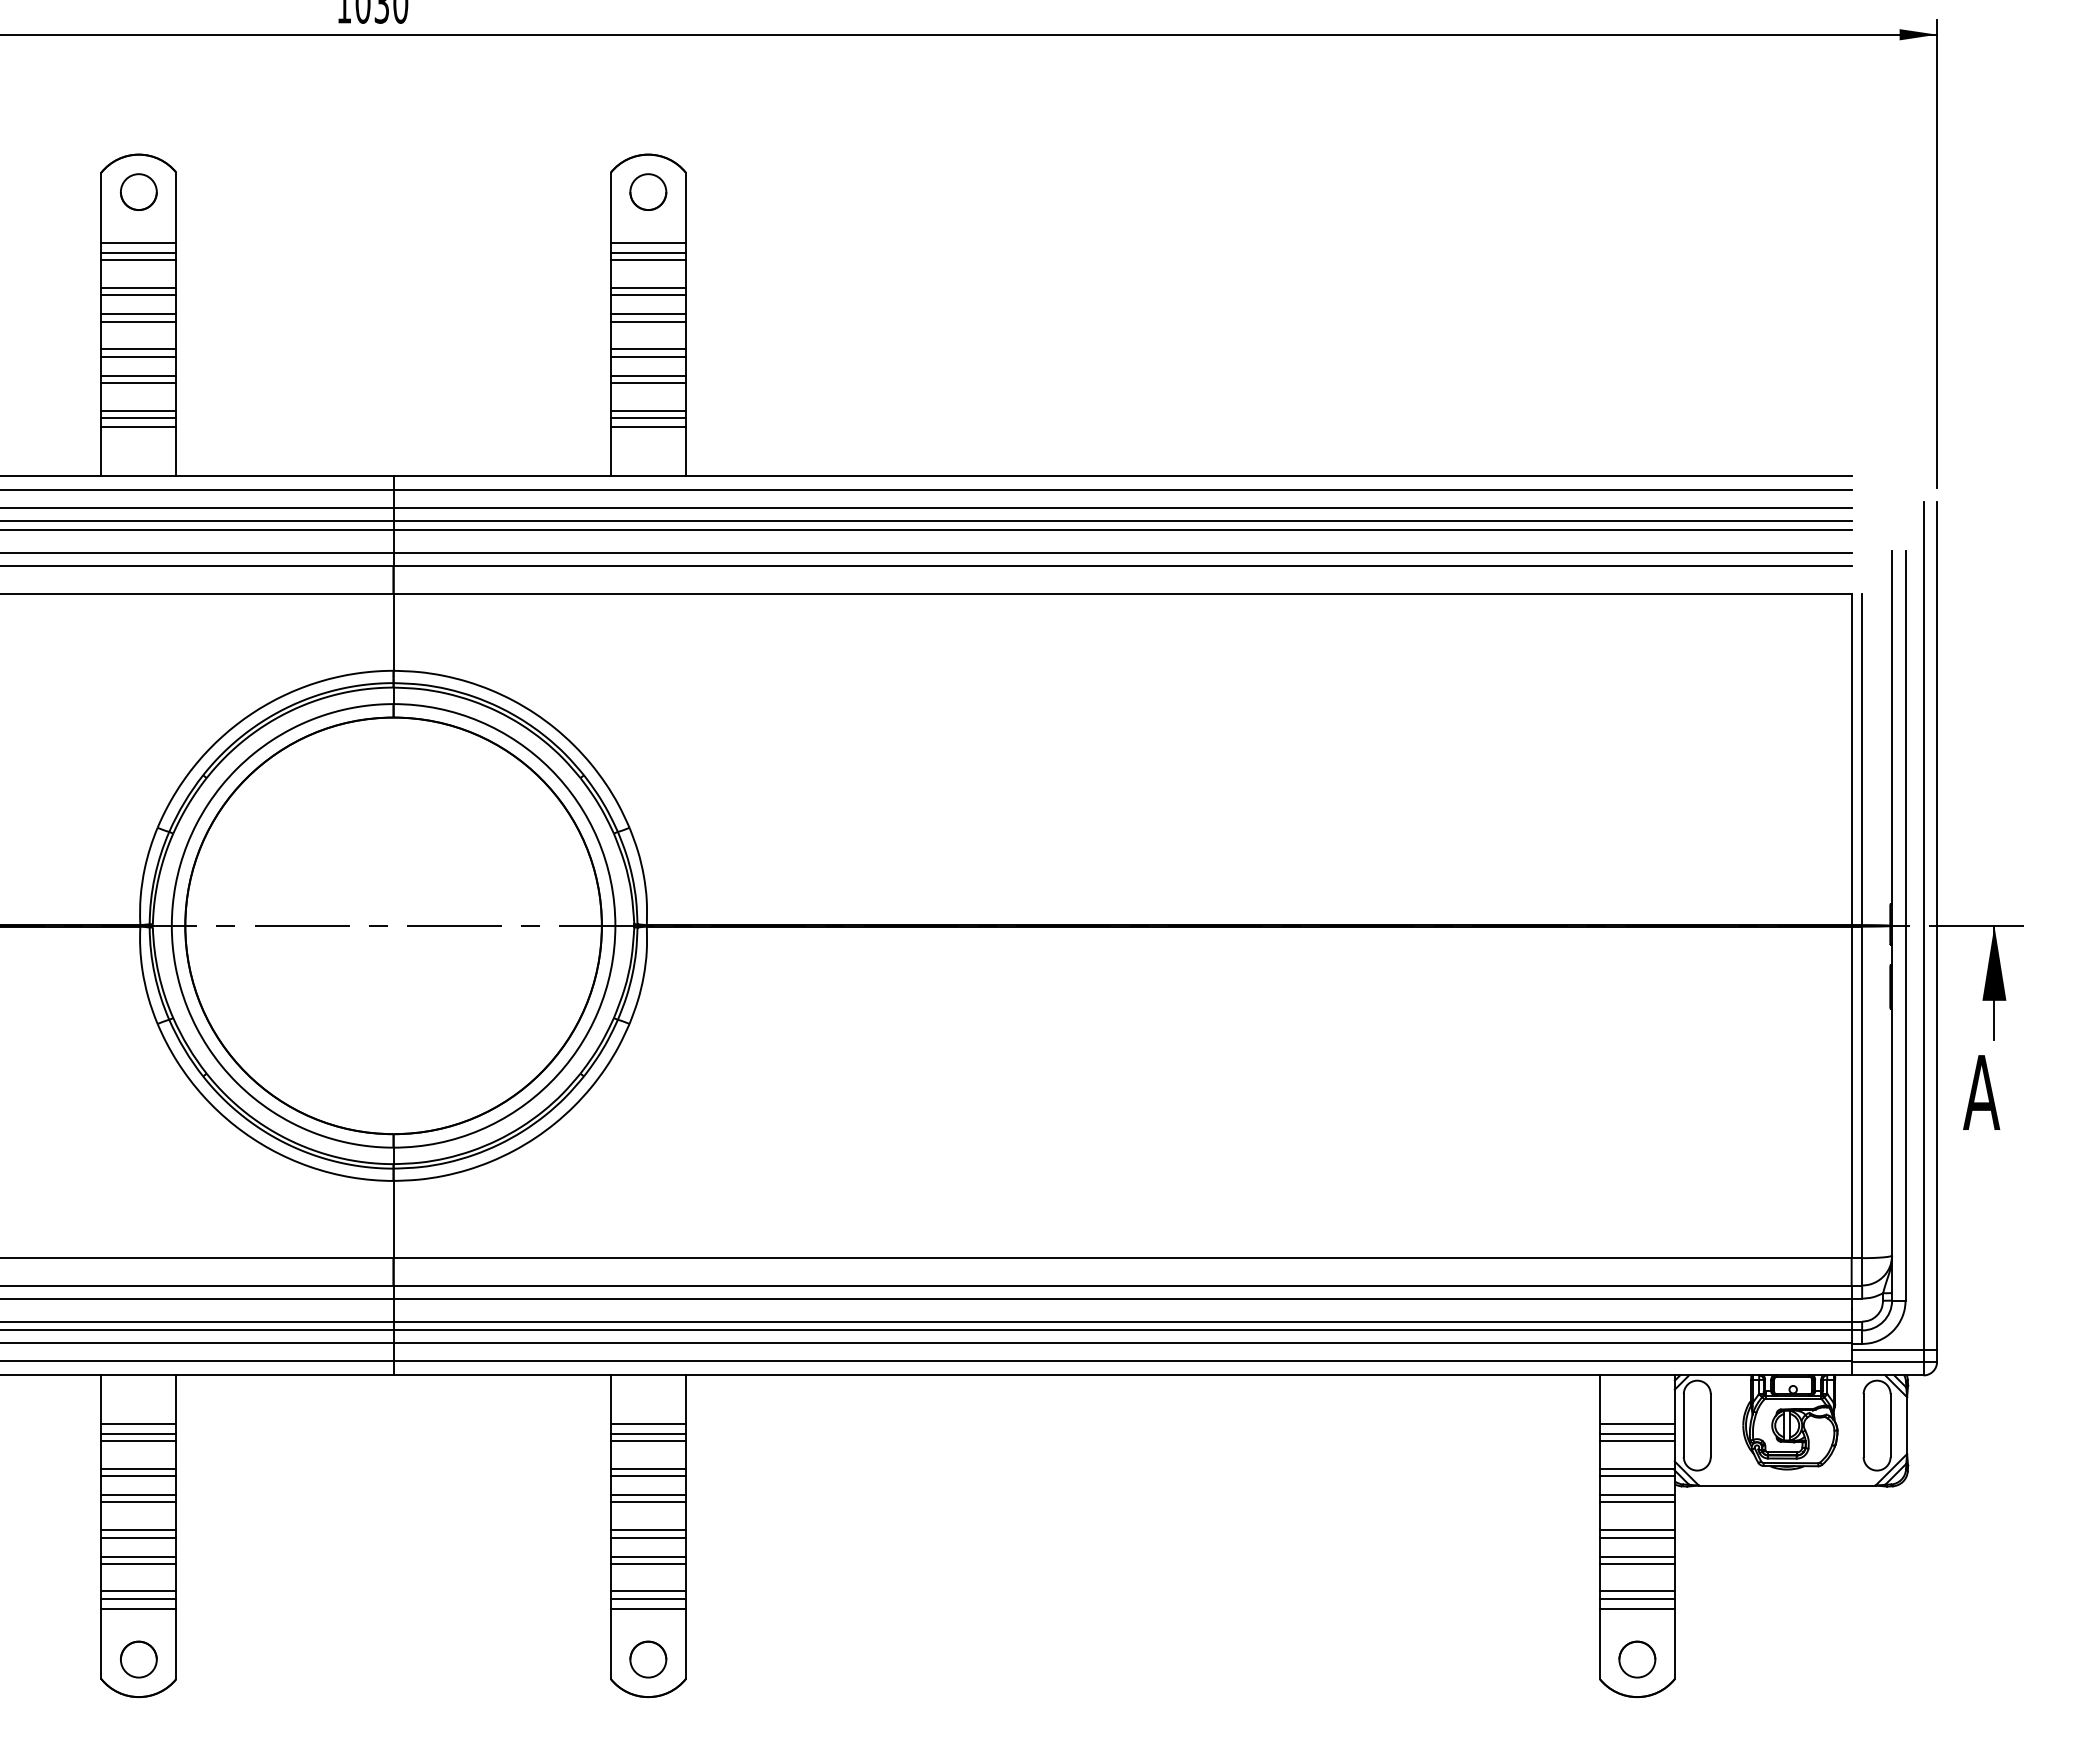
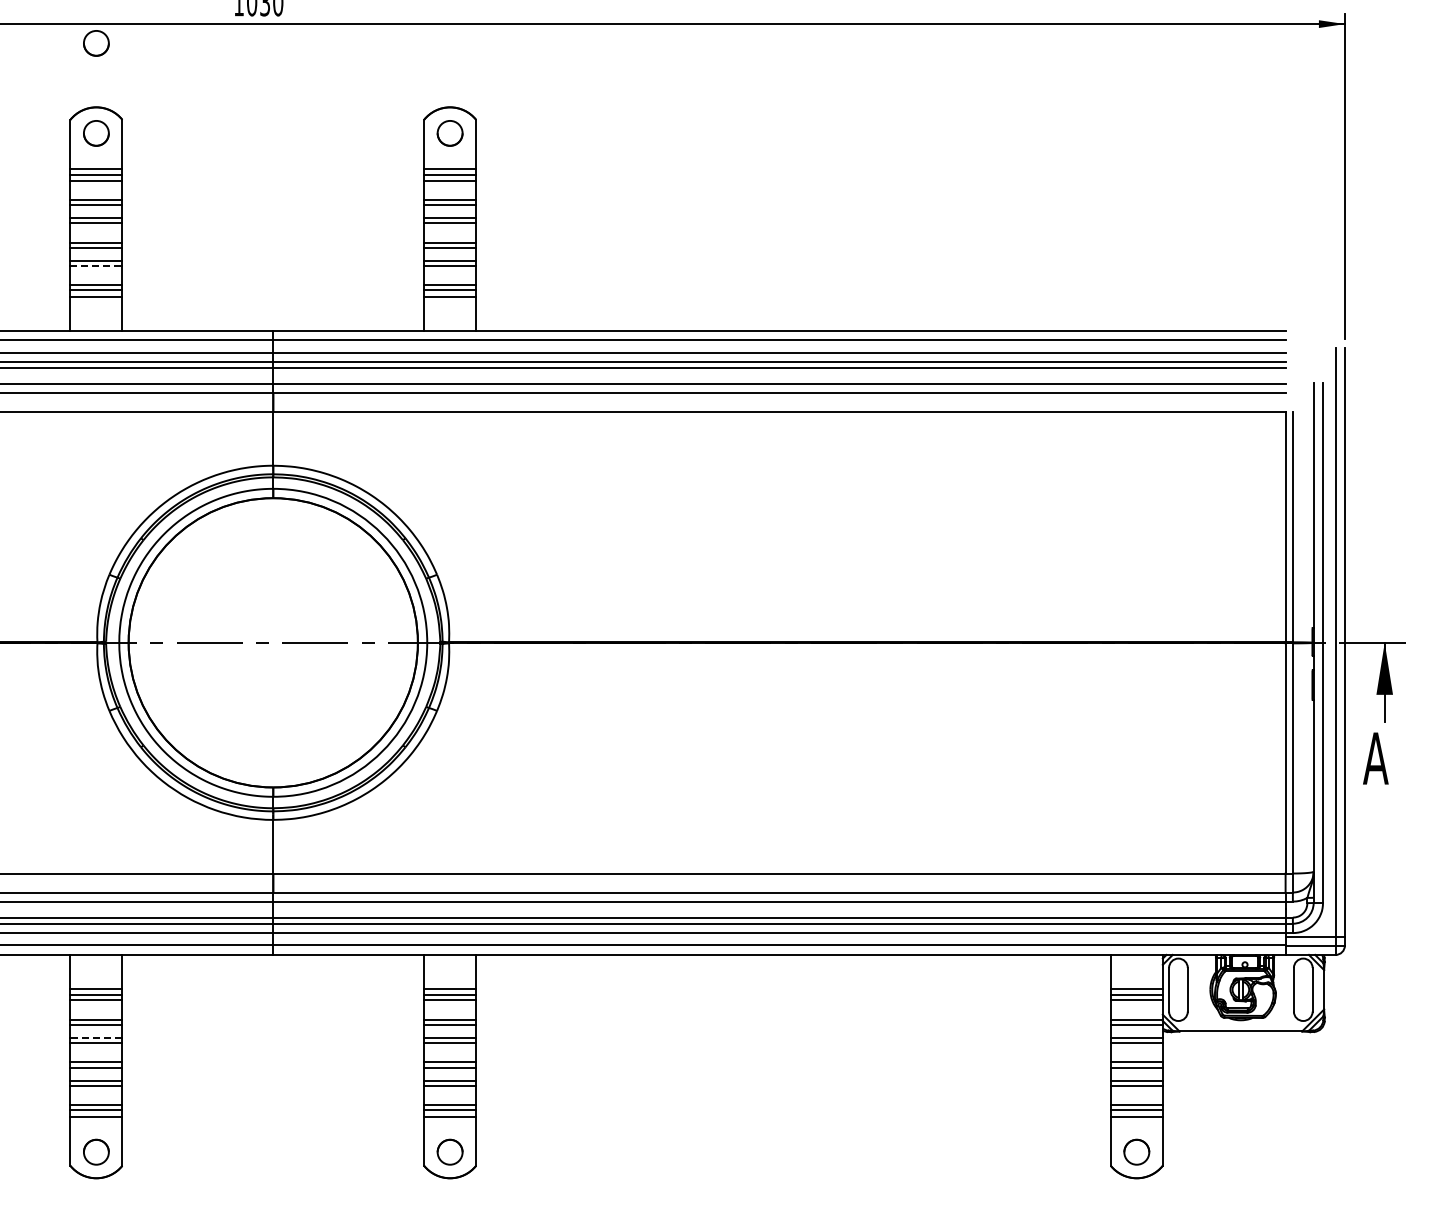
circle: (138, 62) -> (96, 43), added
line: (138, 383) -> (96, 266), solid -> dashed
line: (137, 1495) -> (95, 1038), solid -> dashed

